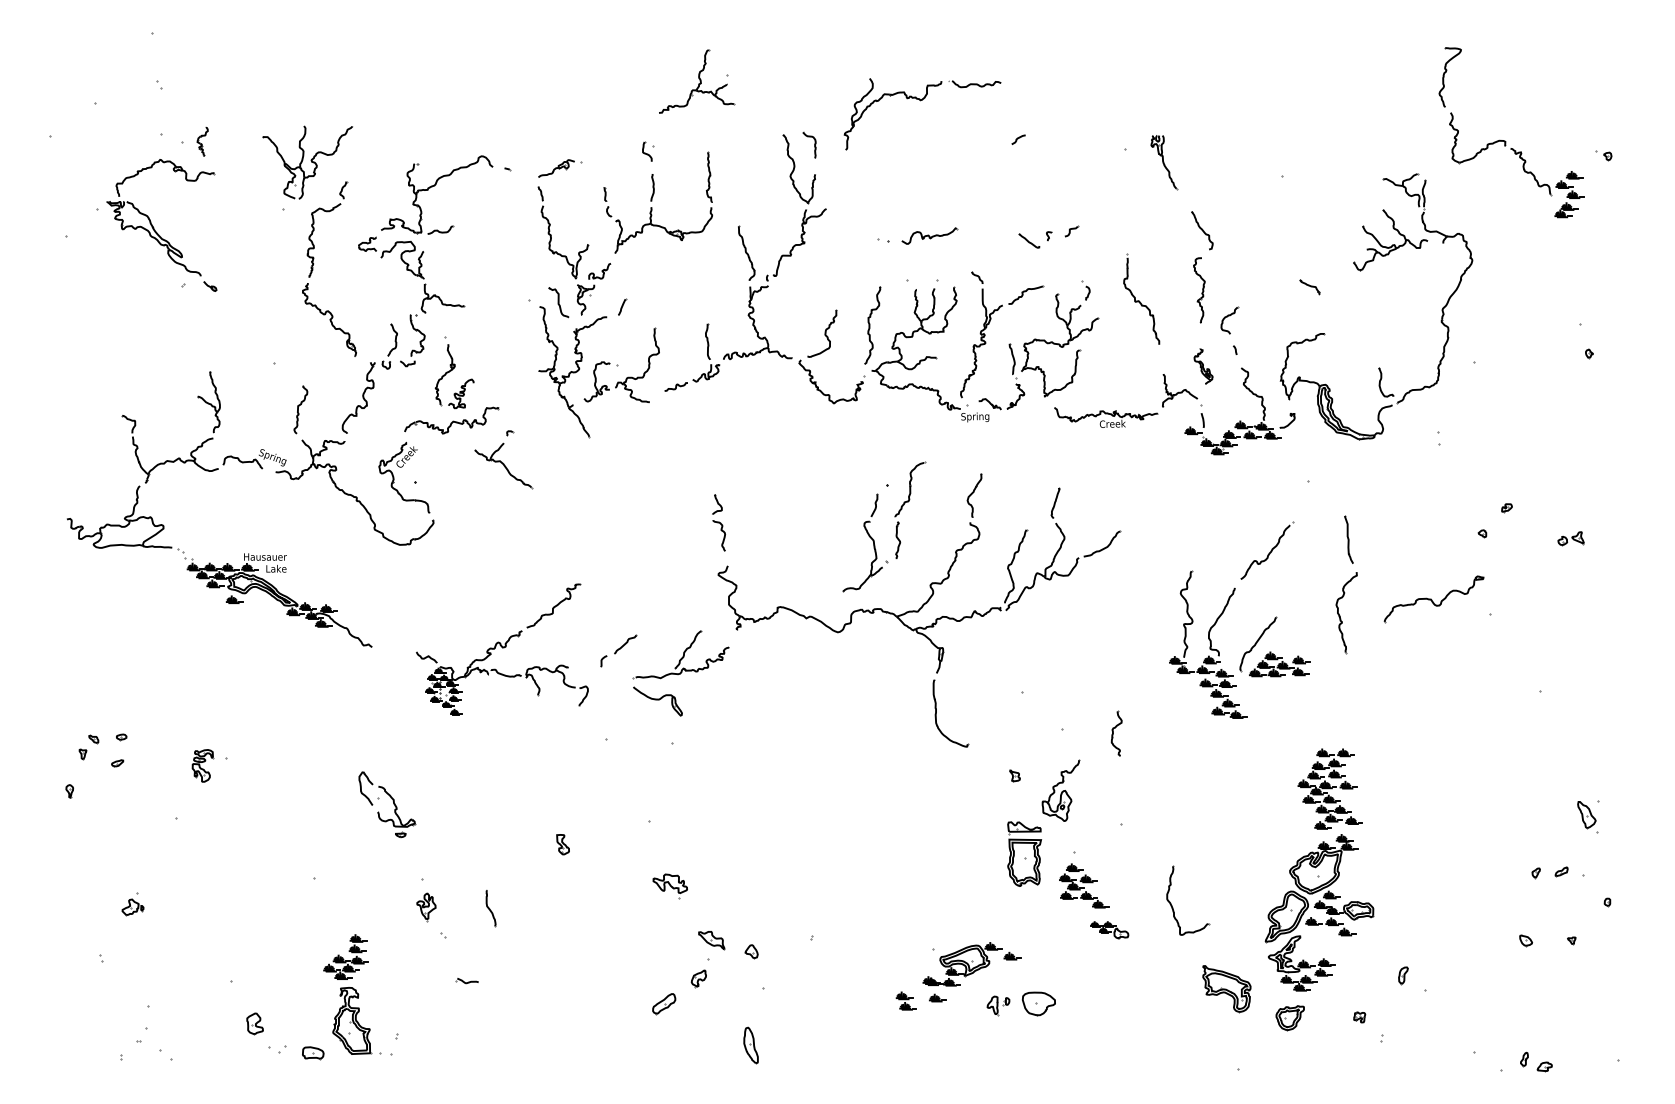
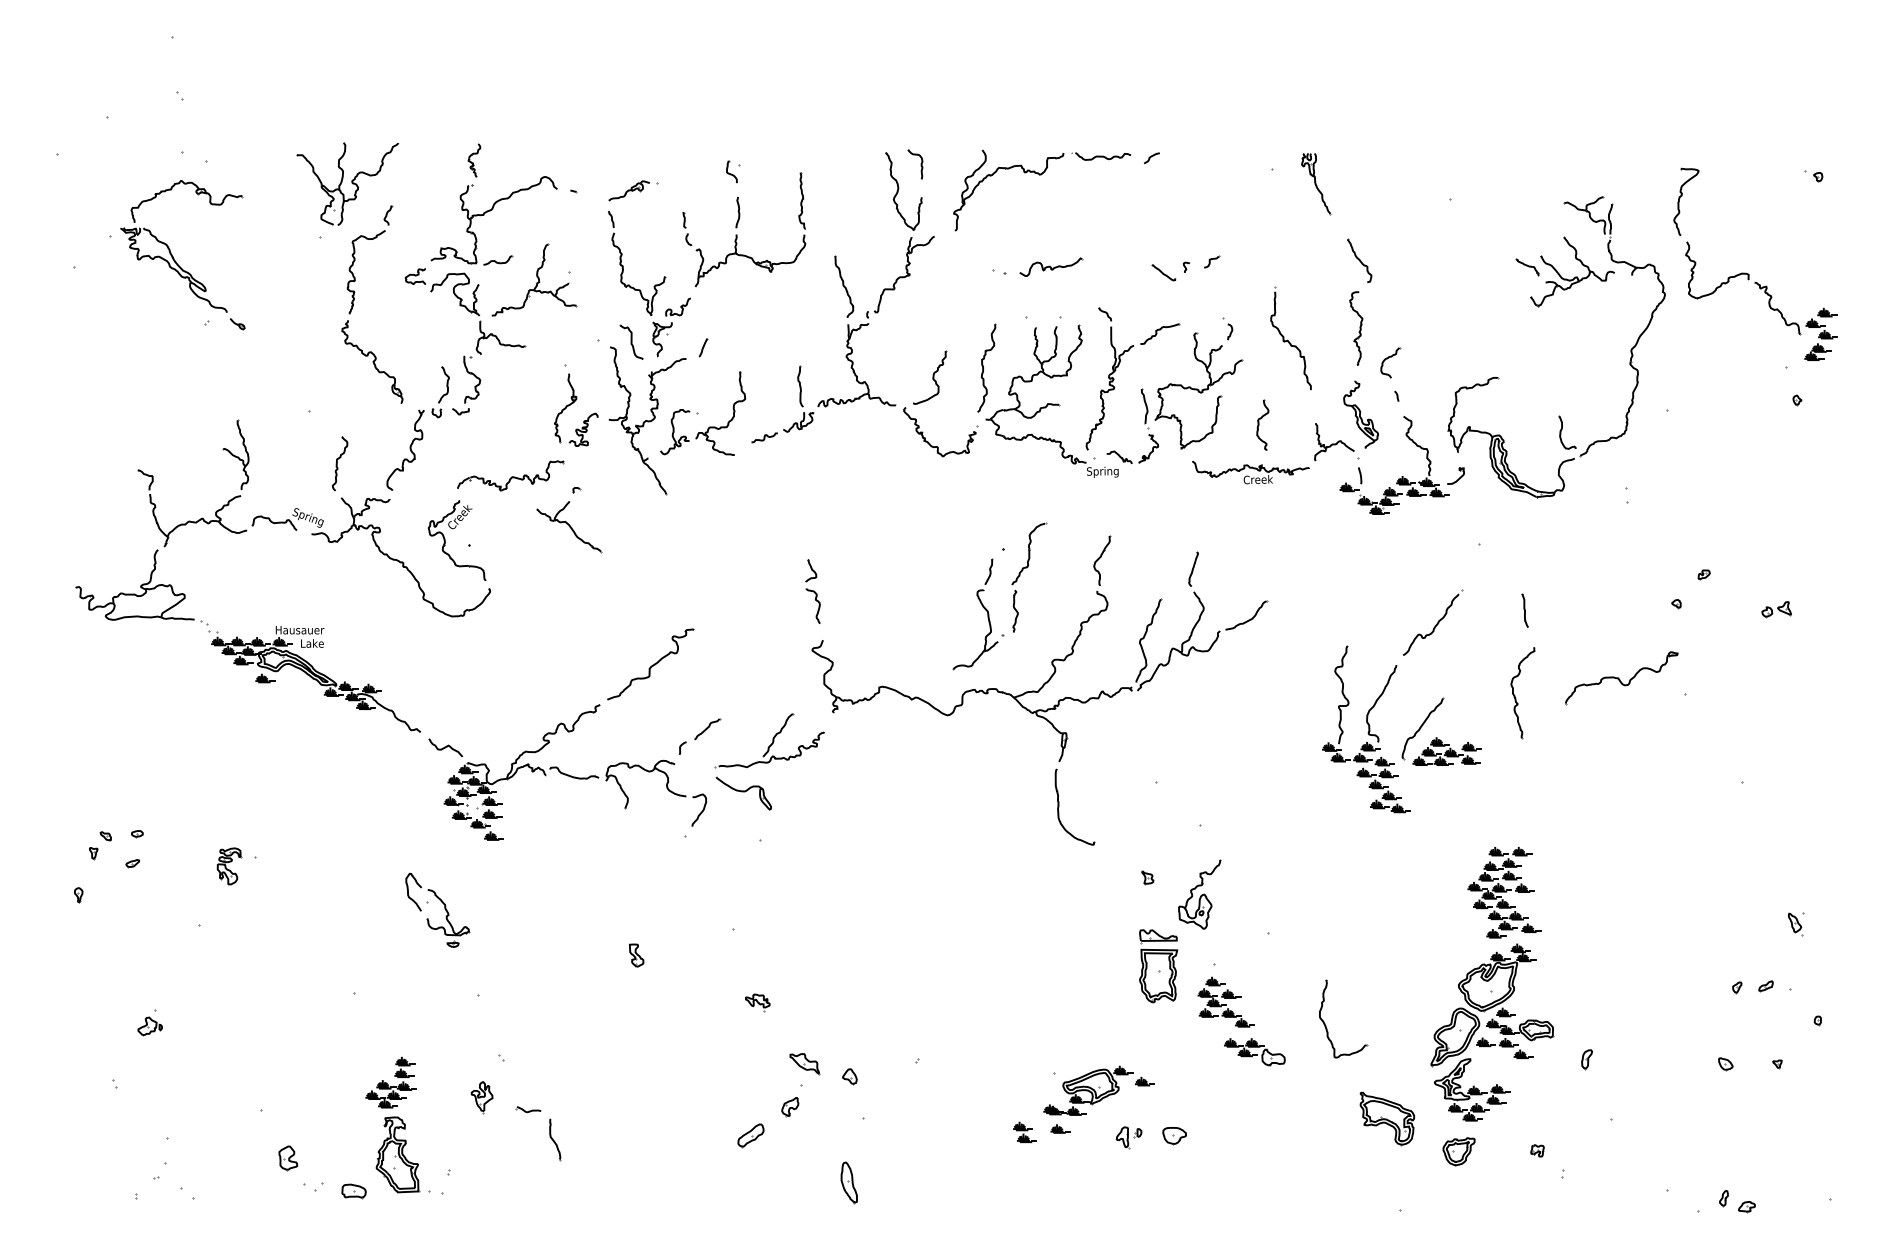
part: (697, 81) -> (535, 280), moved
part: (920, 101) -> (1039, 176), moved
part: (1505, 140) -> (1748, 273), moved
part: (202, 141) -> (474, 160), moved
part: (1309, 287) -> (1527, 267), moved
part: (1203, 366) -> (1360, 414), size x1.67
part: (454, 372) -> (576, 405), moved
part: (1348, 539) -> (1524, 610), size x0.62
part: (502, 649) -> (568, 734), size x1.43
part: (1116, 733) -> (1262, 424), moved
part: (1587, 817) -> (1795, 924), size x0.62
part: (669, 886) -> (756, 1002), size x0.62
part: (426, 907) -> (482, 1097), moved
part: (490, 908) -> (554, 1139), moved
part: (1109, 930) -> (1254, 1052), size x1.43
part: (1403, 975) -> (1587, 1059), moved
part: (1038, 1004) -> (1174, 1136), size x0.62

